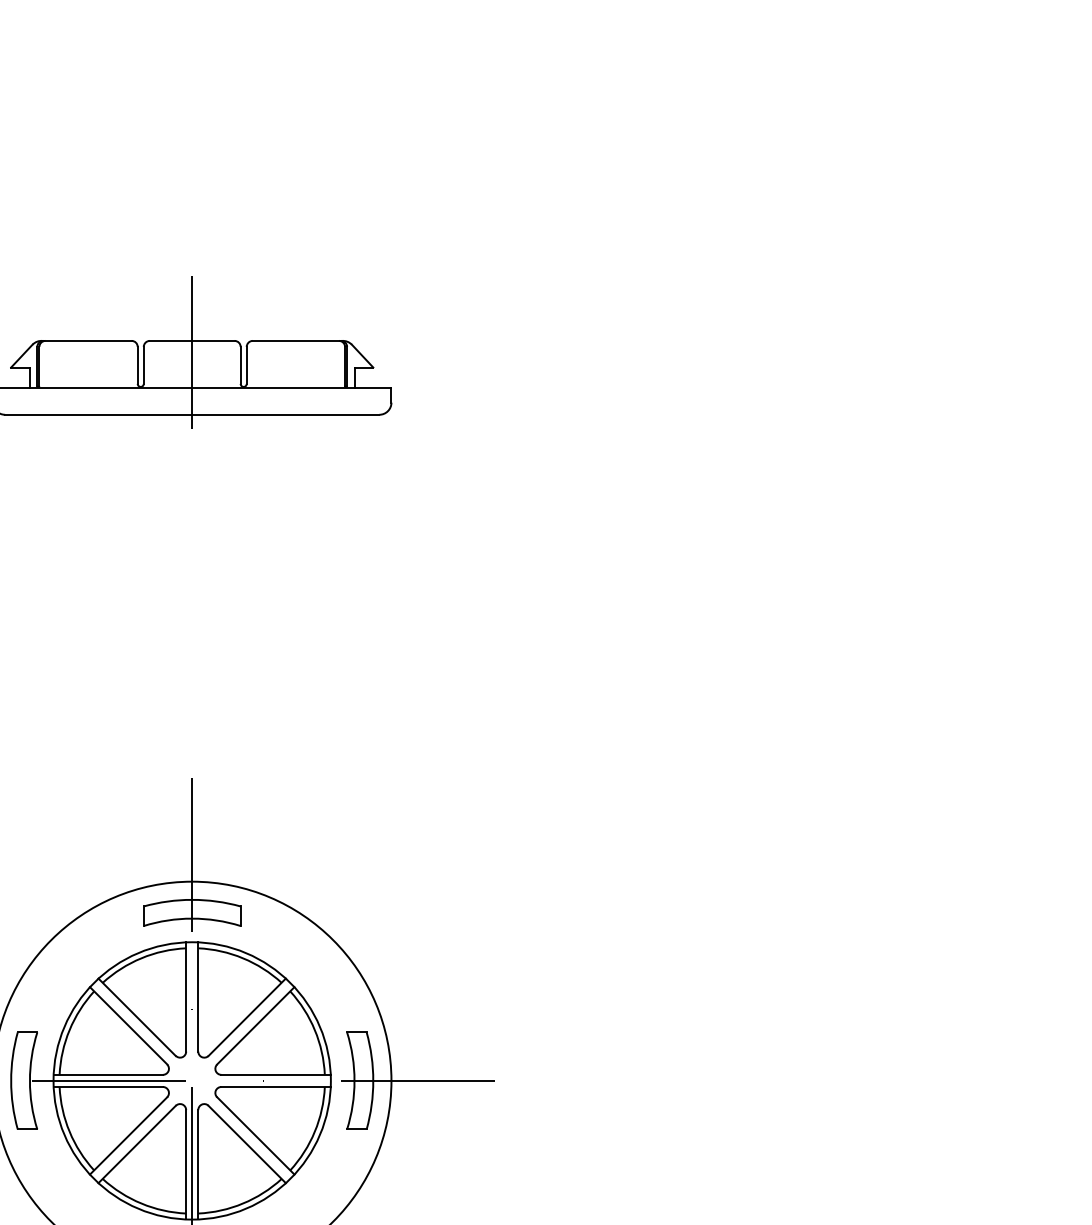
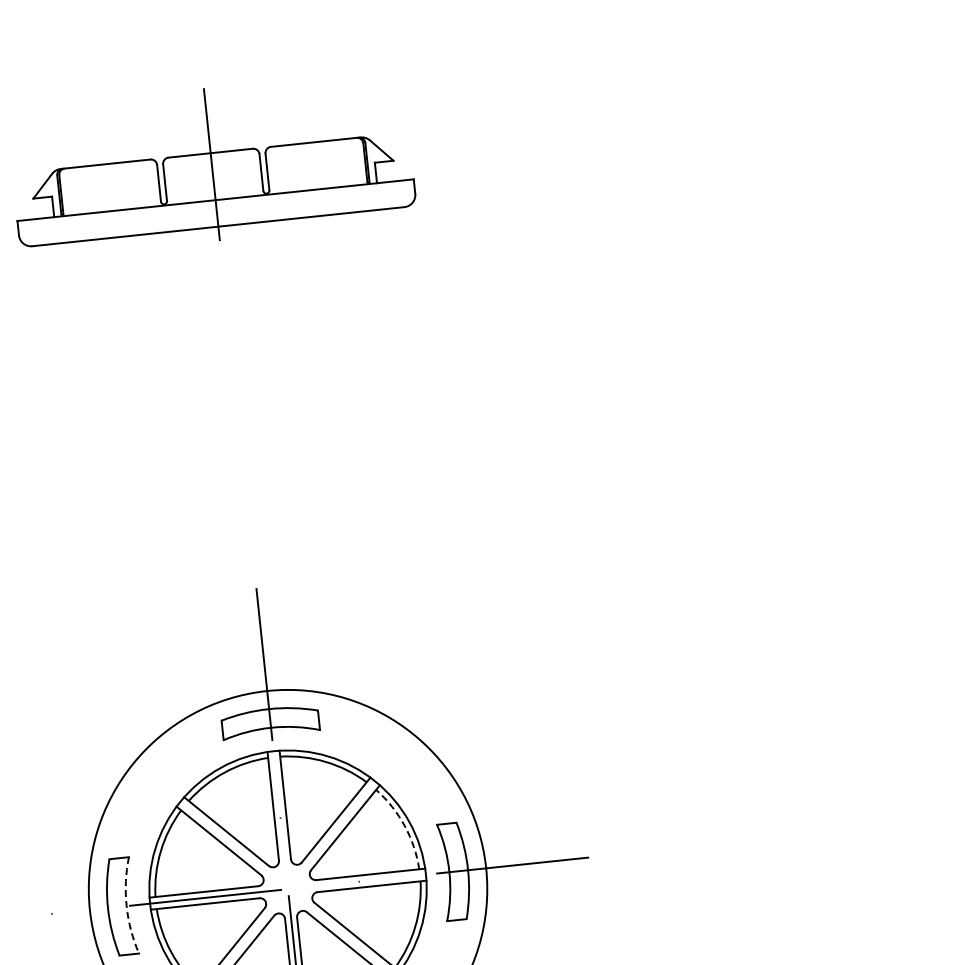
arc: (314, 1030) -> (404, 826), solid -> dashed
arc: (29, 1080) -> (126, 905), solid -> dashed

